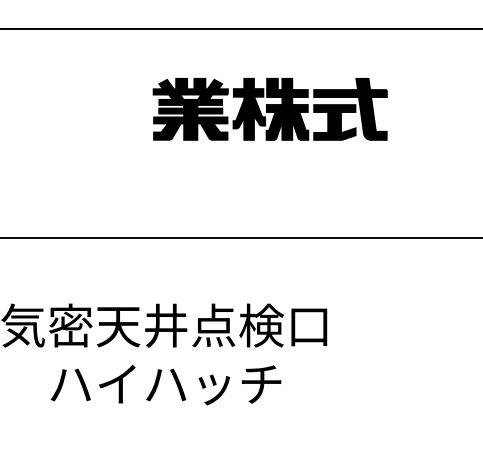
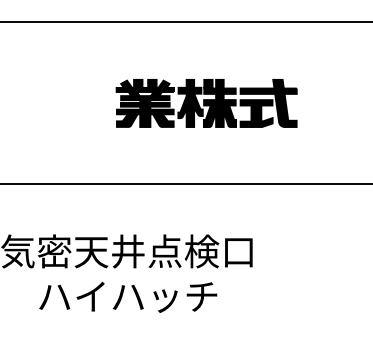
part: (269, 109) -> (206, 103), moved

